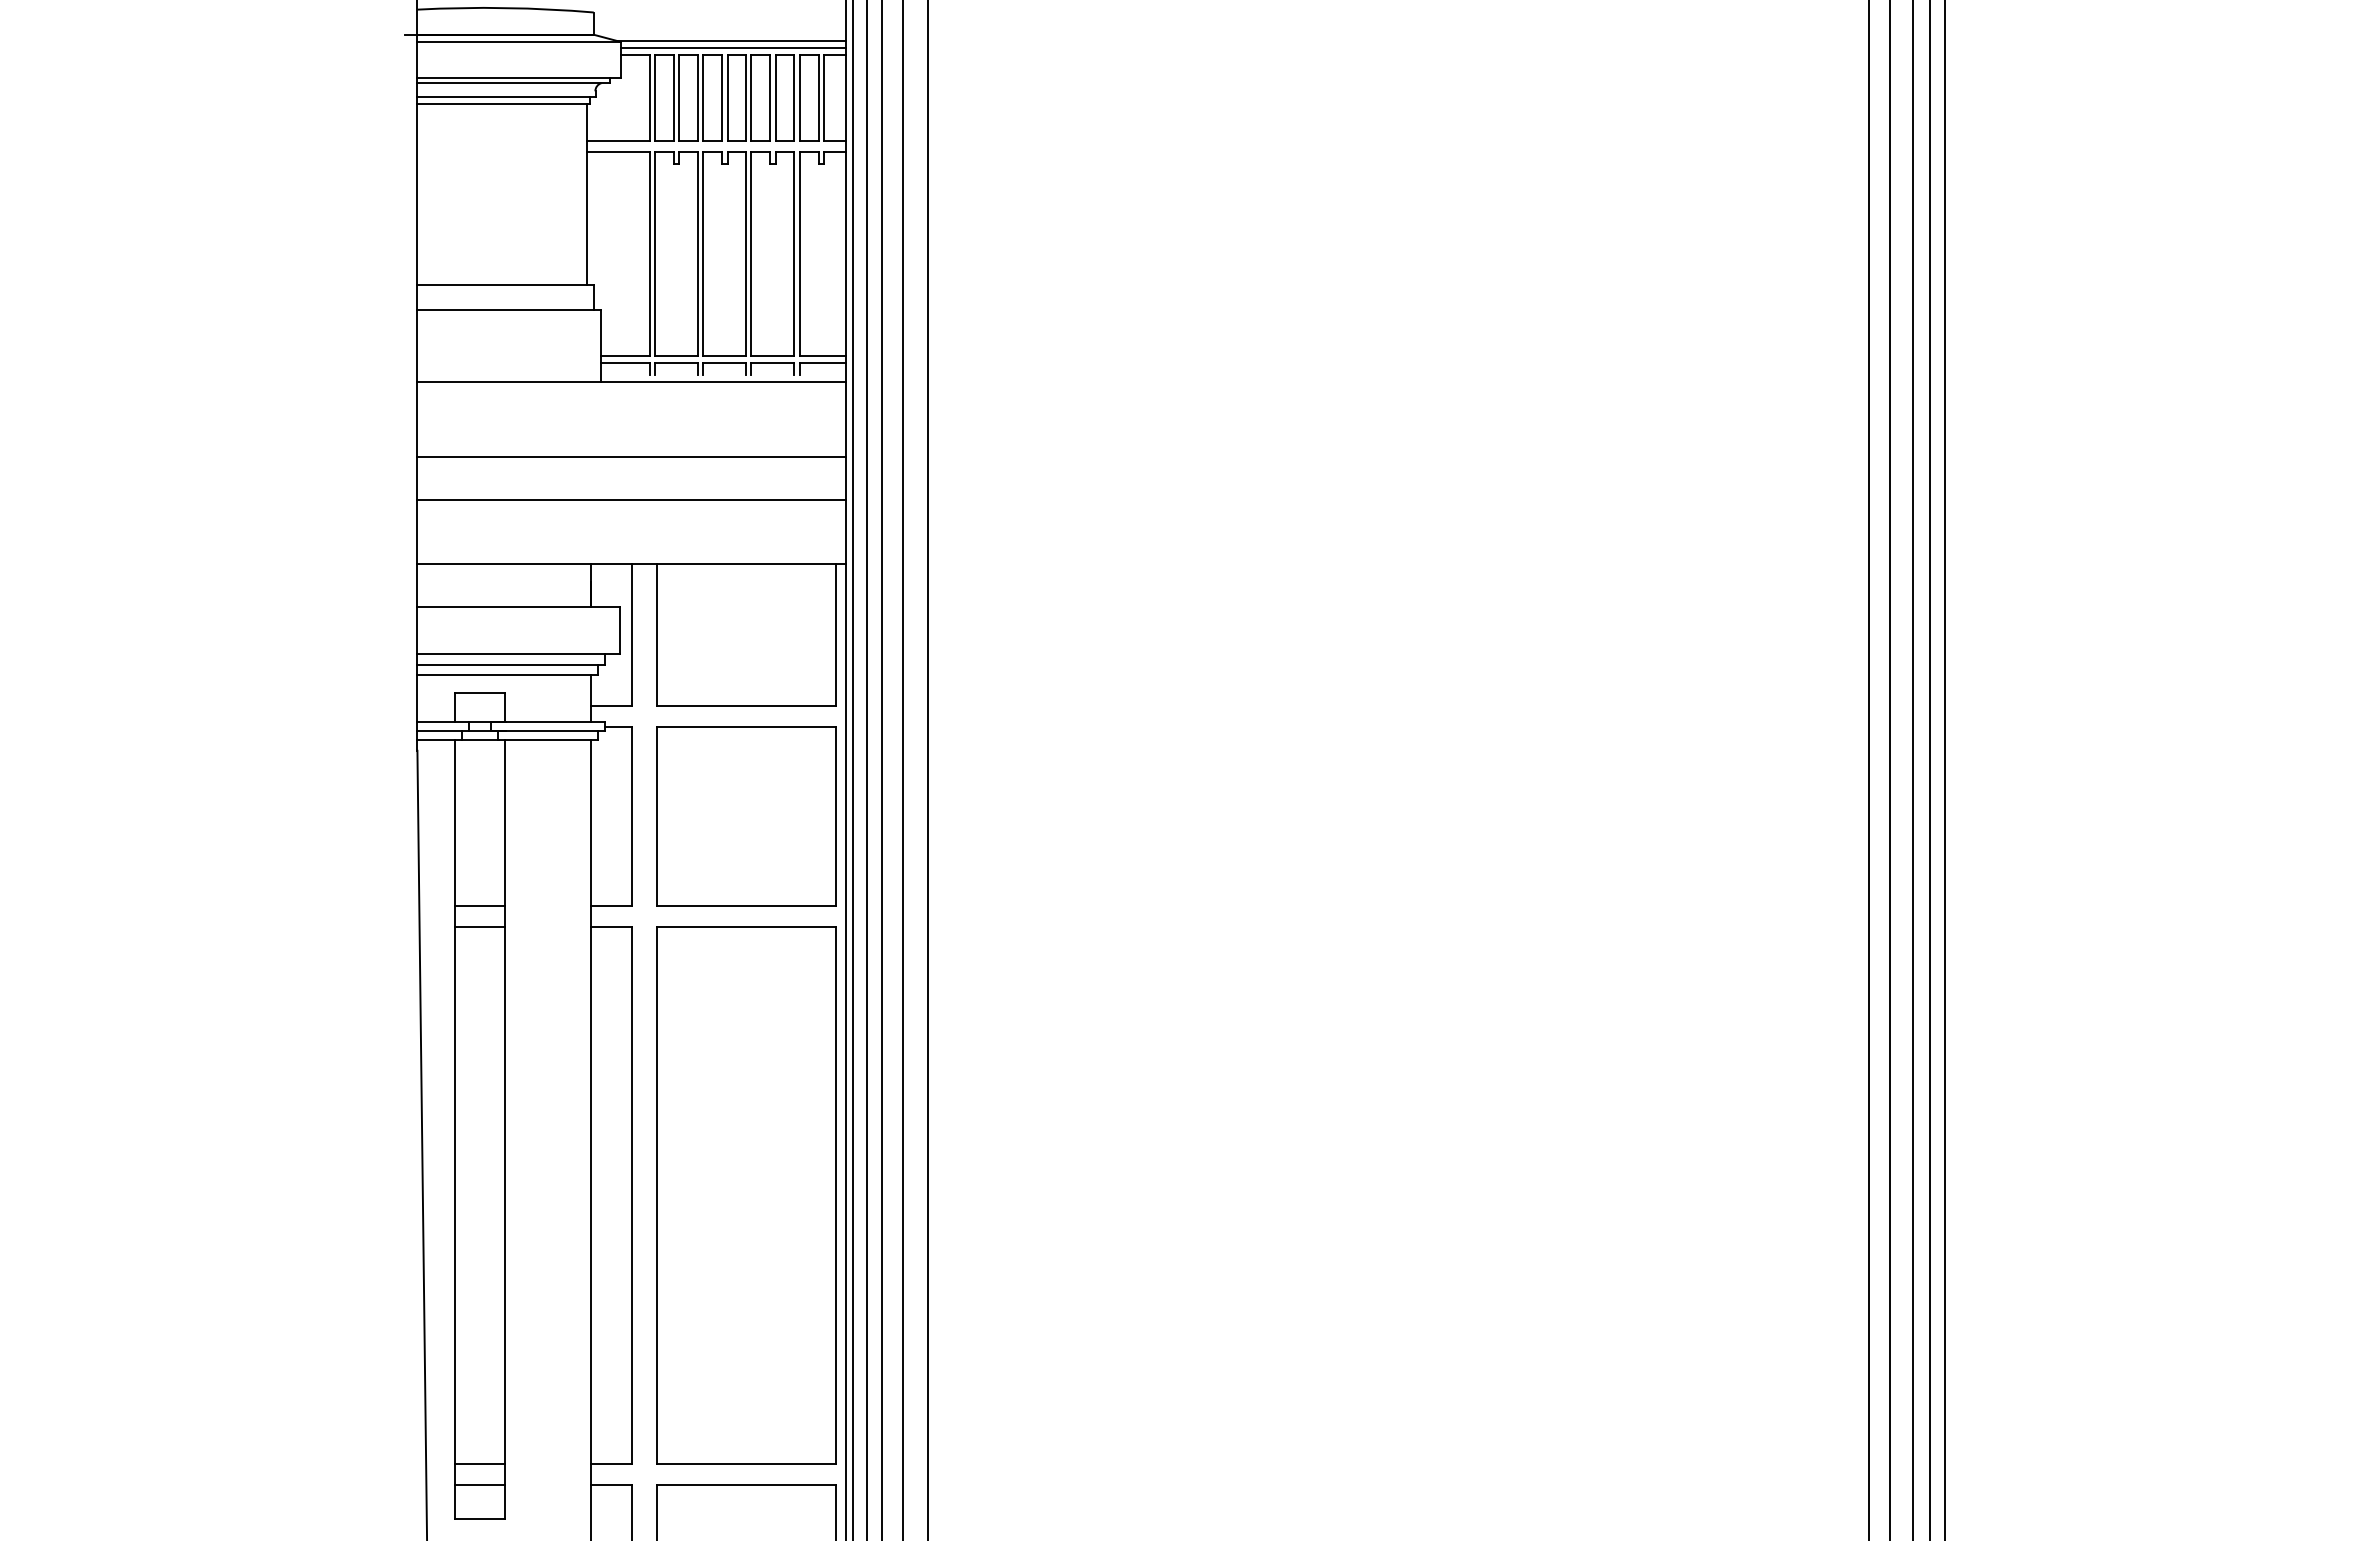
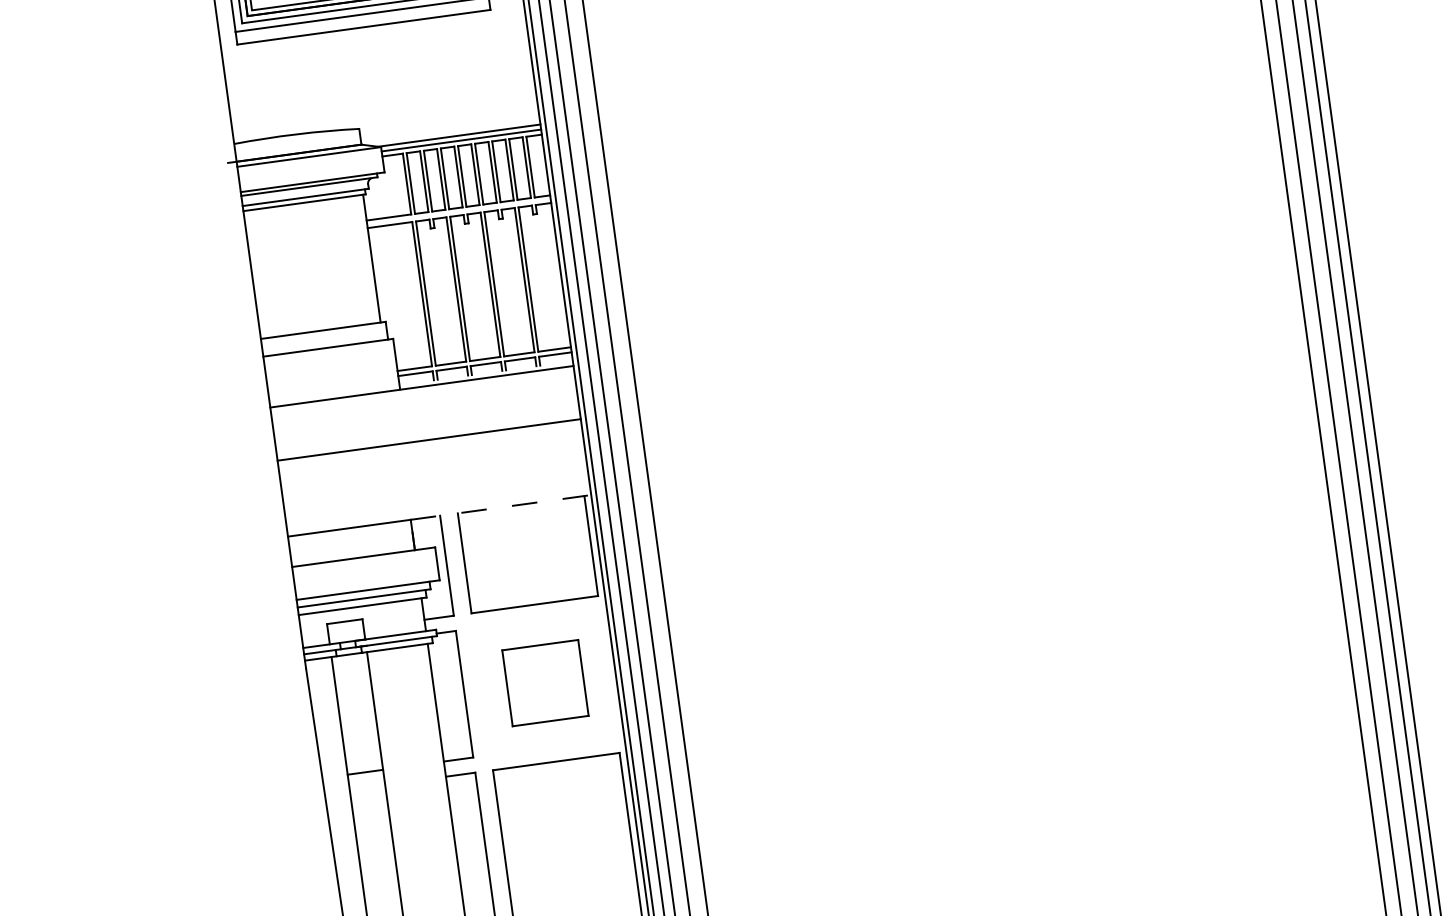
line: (631, 500) -> (433, 470), removed
line: (718, 564) -> (501, 507), solid -> dashed
part: (746, 816) -> (545, 683), size x0.6
line: (479, 927) -> (367, 787), removed

